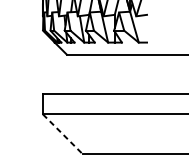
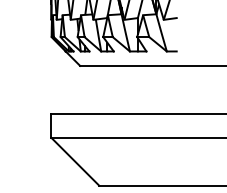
line: (62, 133) -> (75, 161), dashed -> solid

